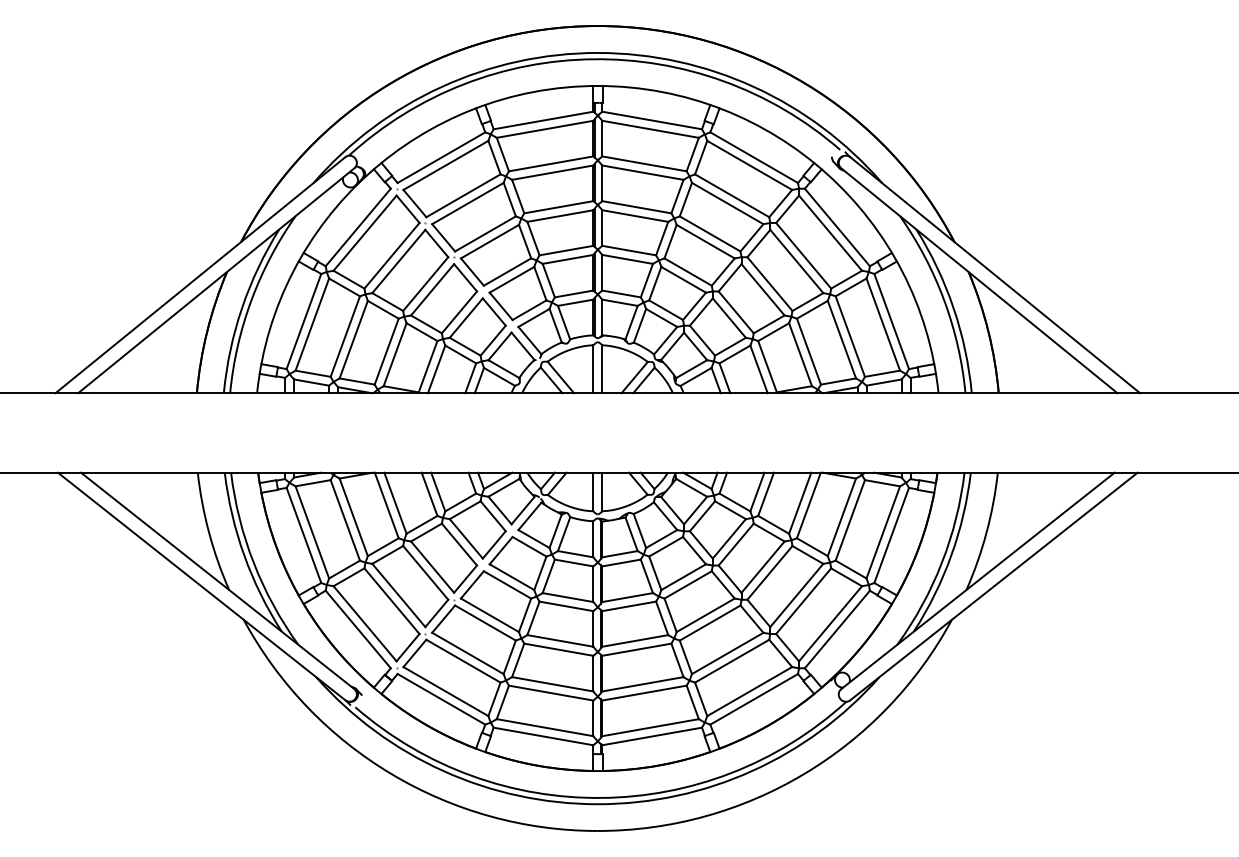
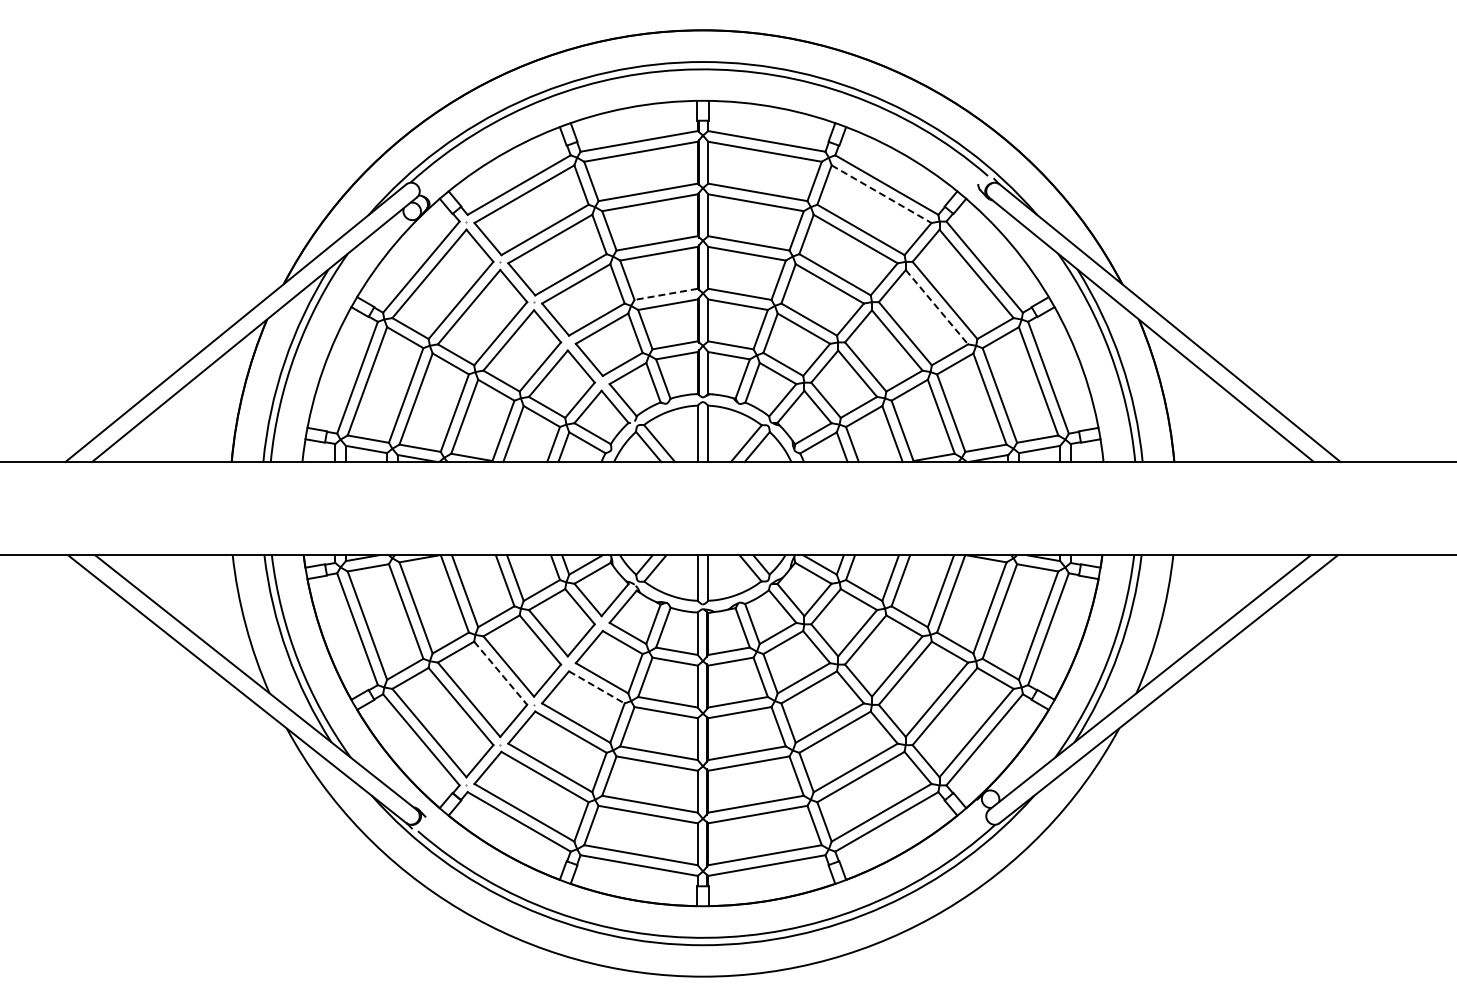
line: (749, 165) -> (881, 194), solid -> dashed
line: (565, 250) -> (665, 294), solid -> dashed
line: (796, 261) -> (936, 307), solid -> dashed
line: (426, 573) -> (501, 673), solid -> dashed
line: (508, 585) -> (597, 687), solid -> dashed

